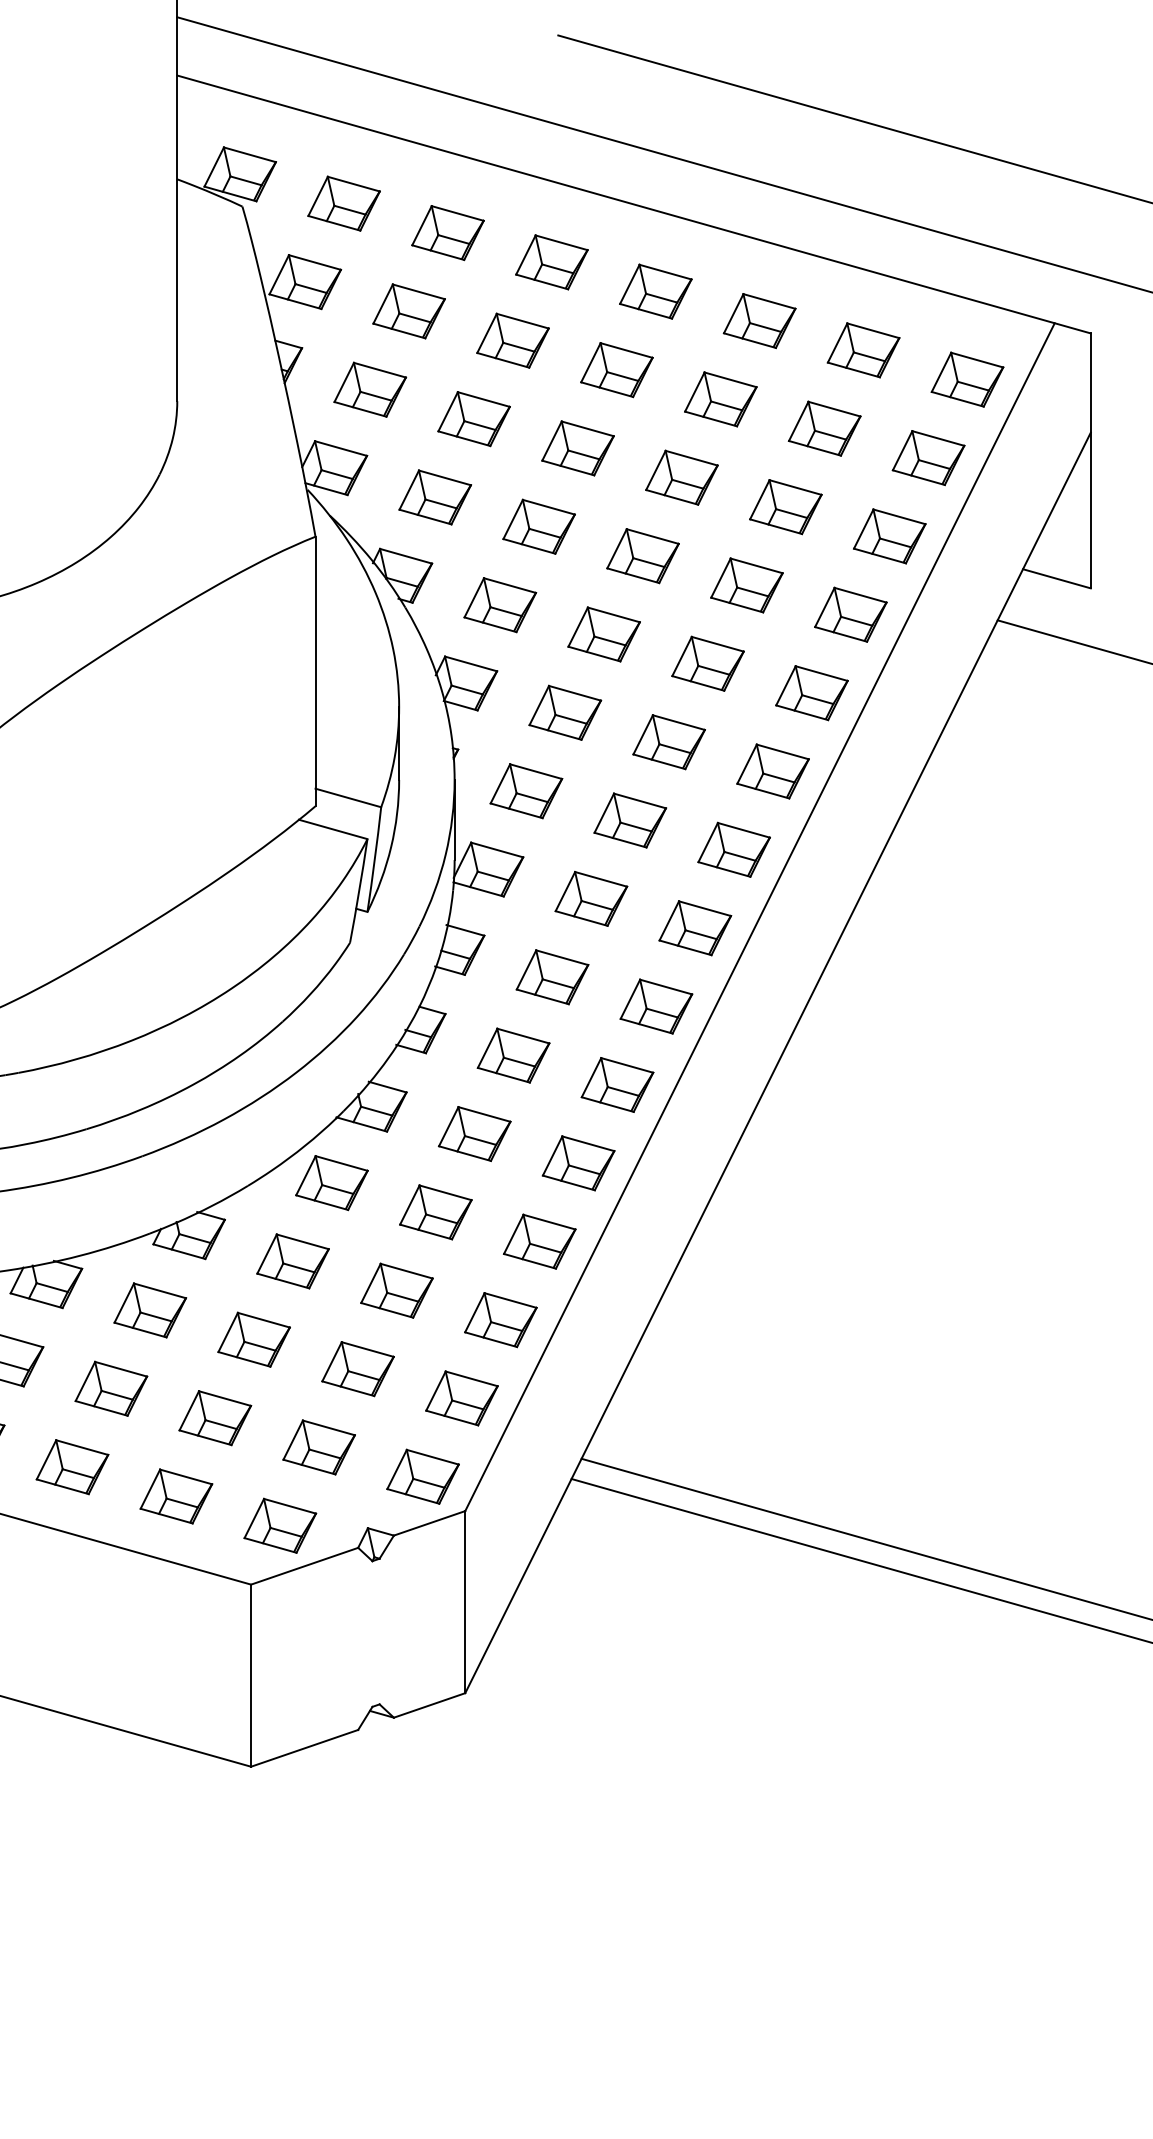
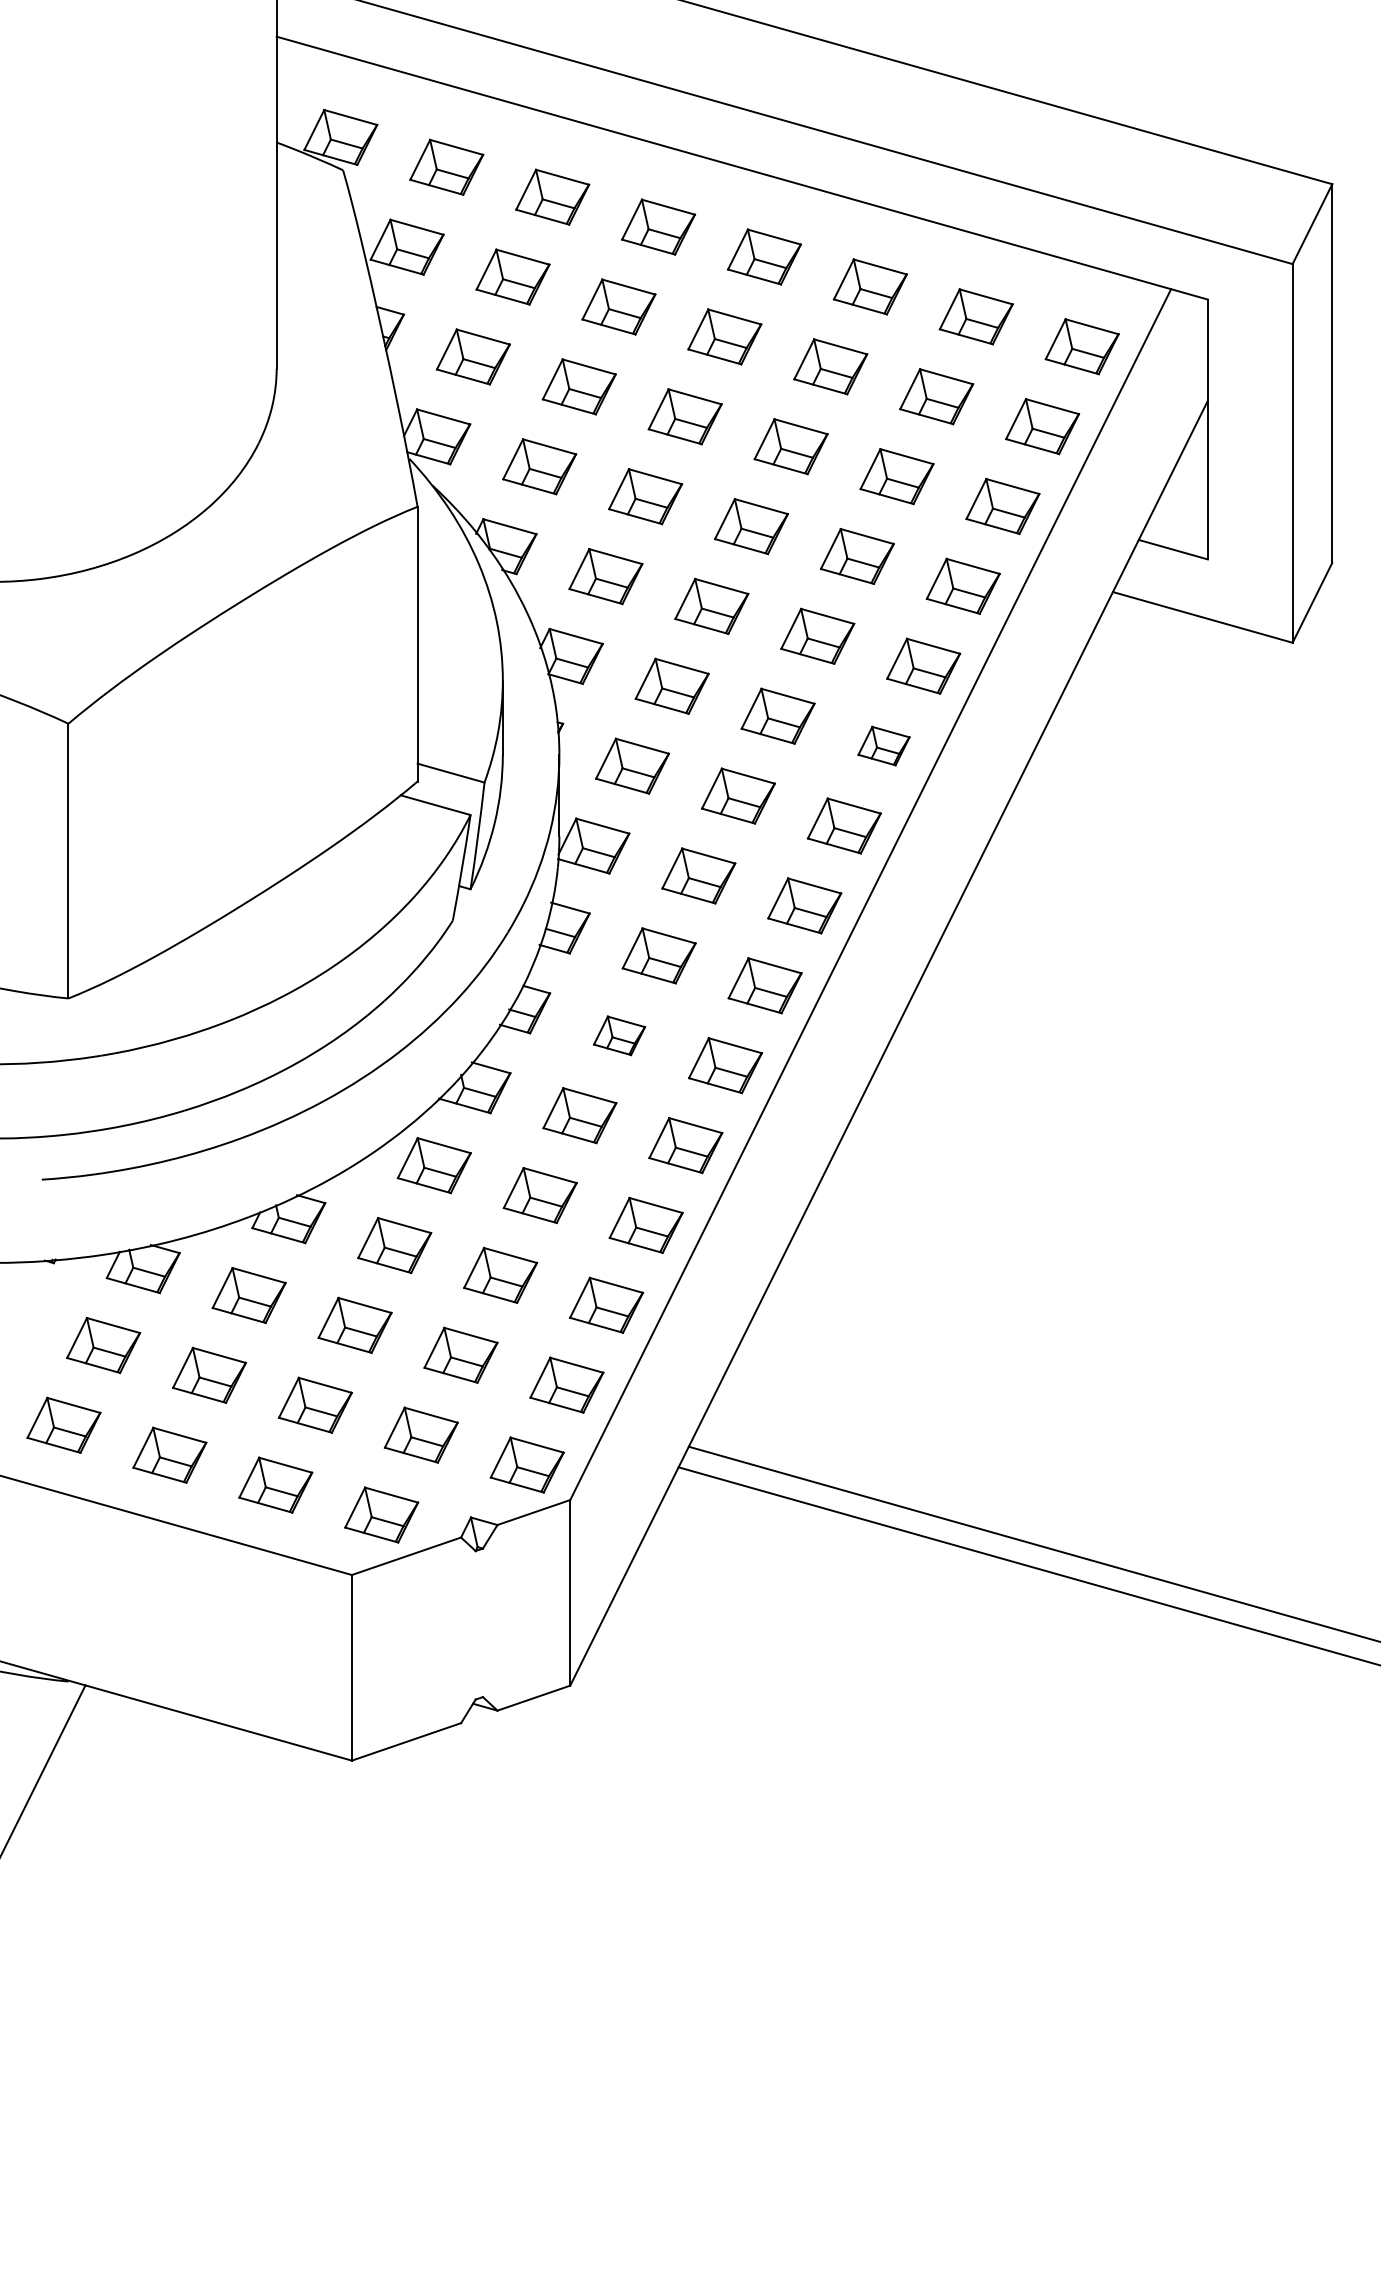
part: (772, 770) -> (883, 745), size x0.7
part: (513, 1055) -> (619, 1035), size x0.7

